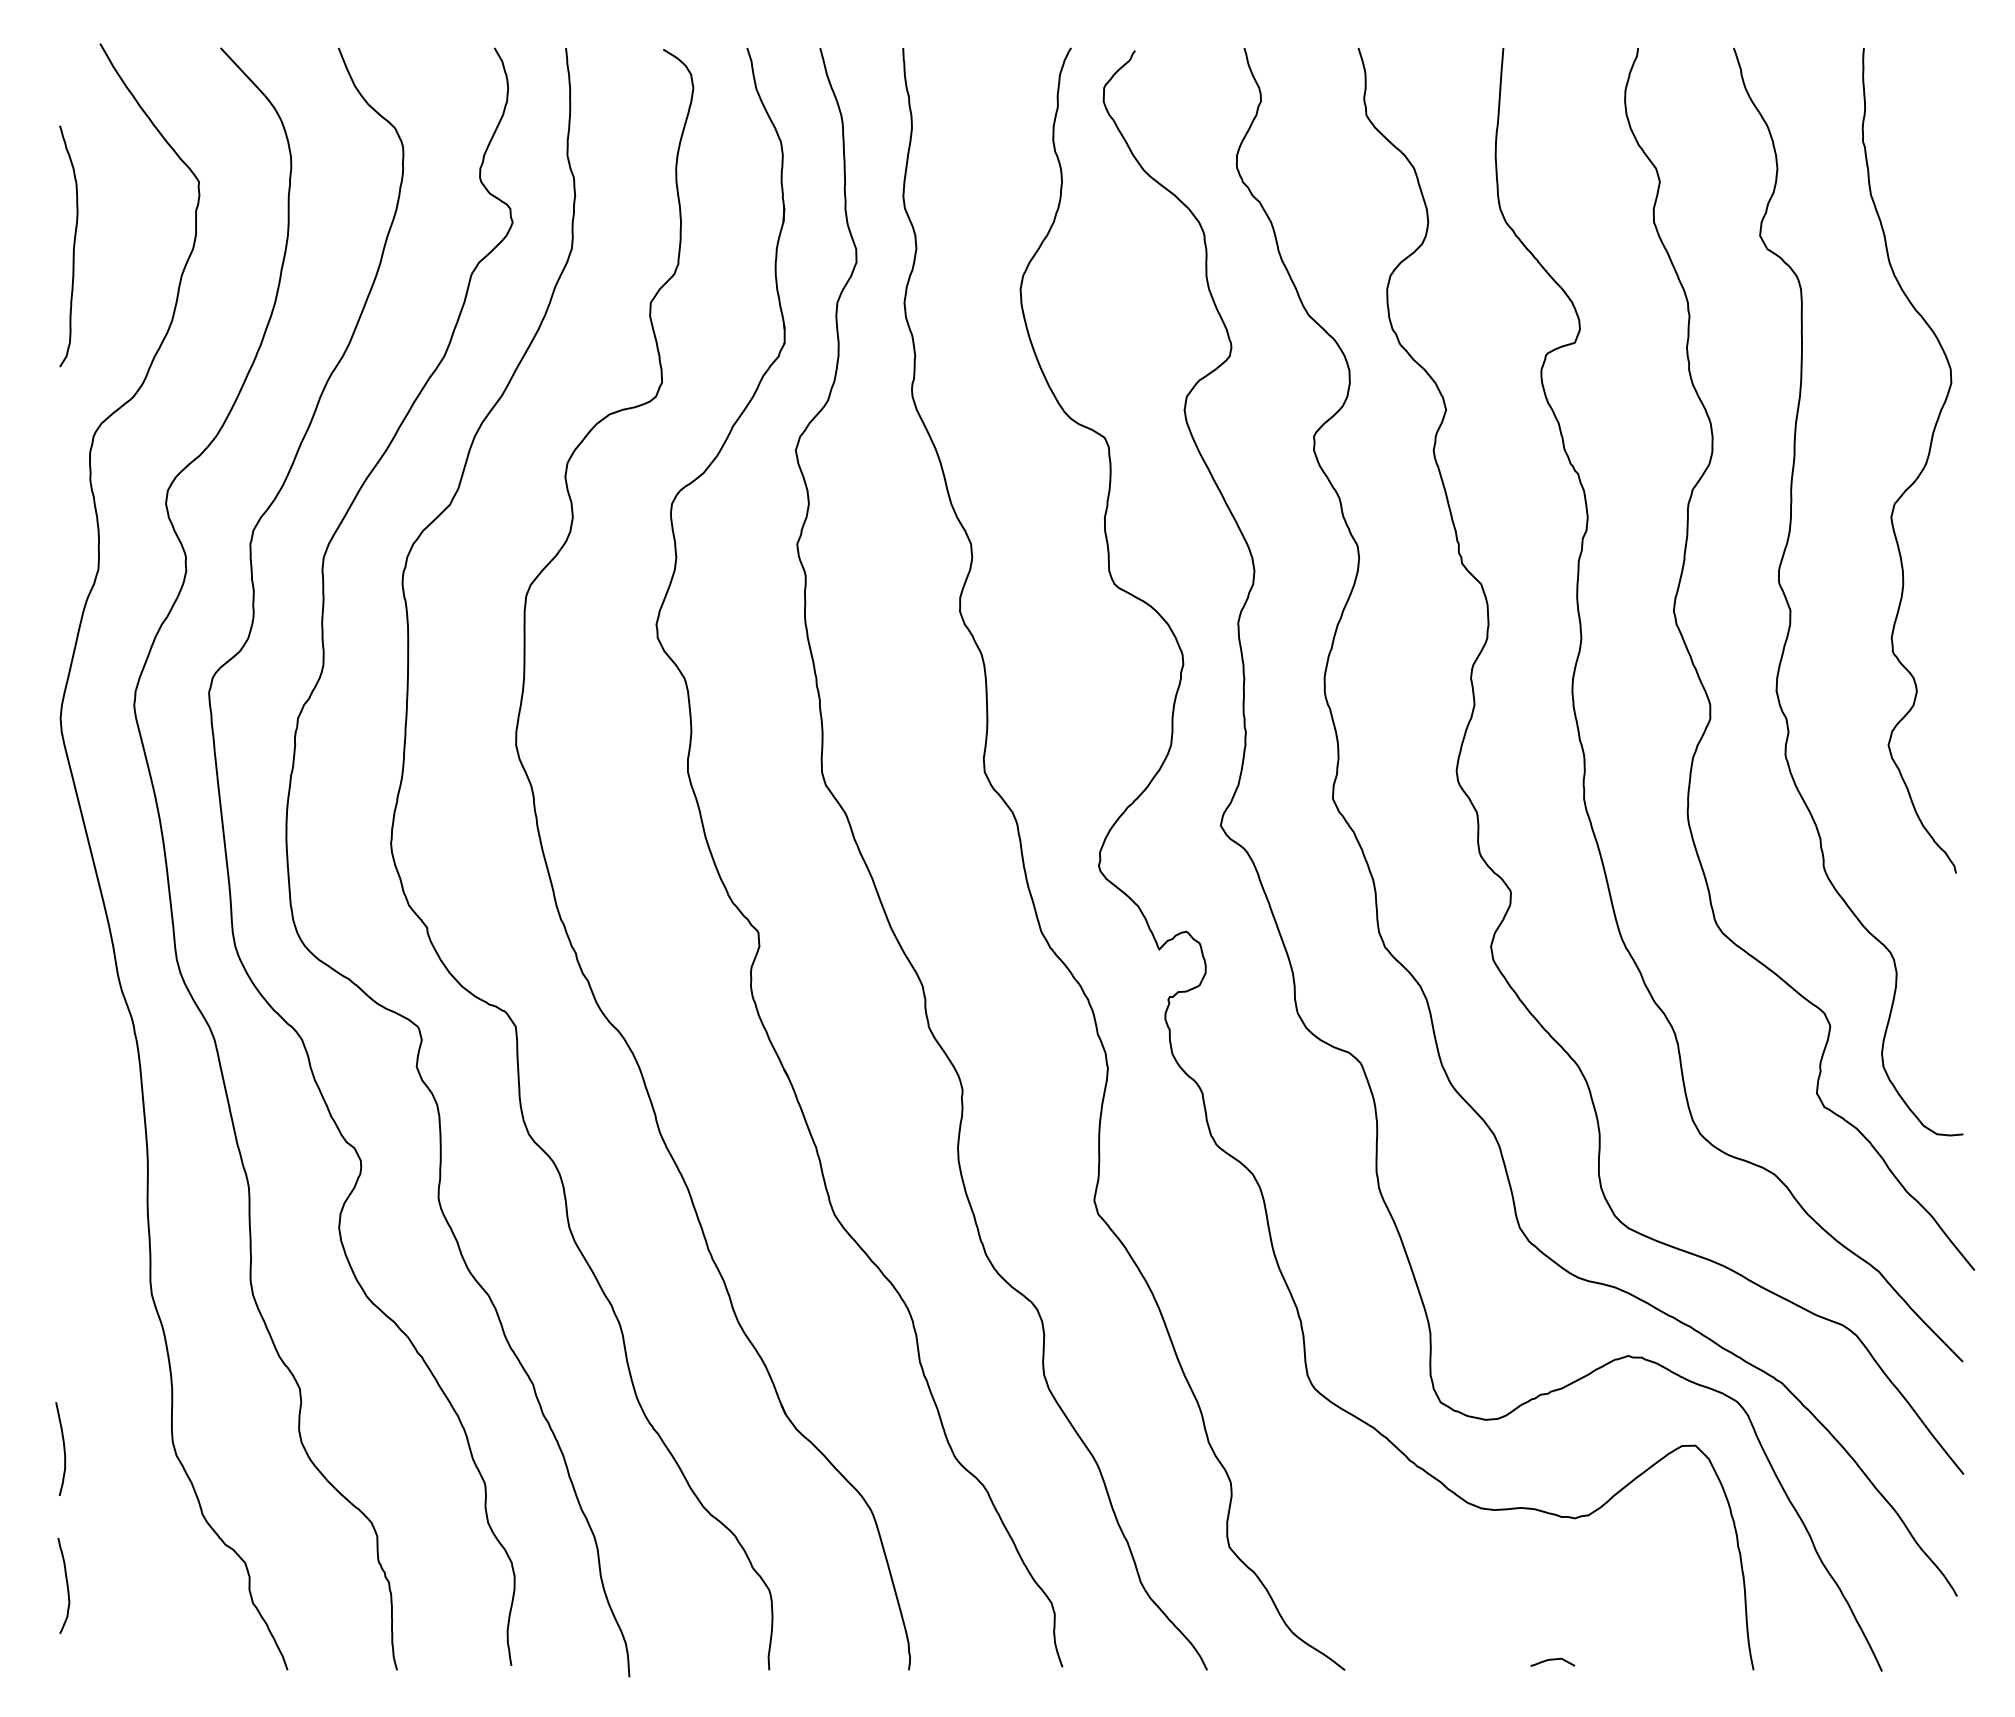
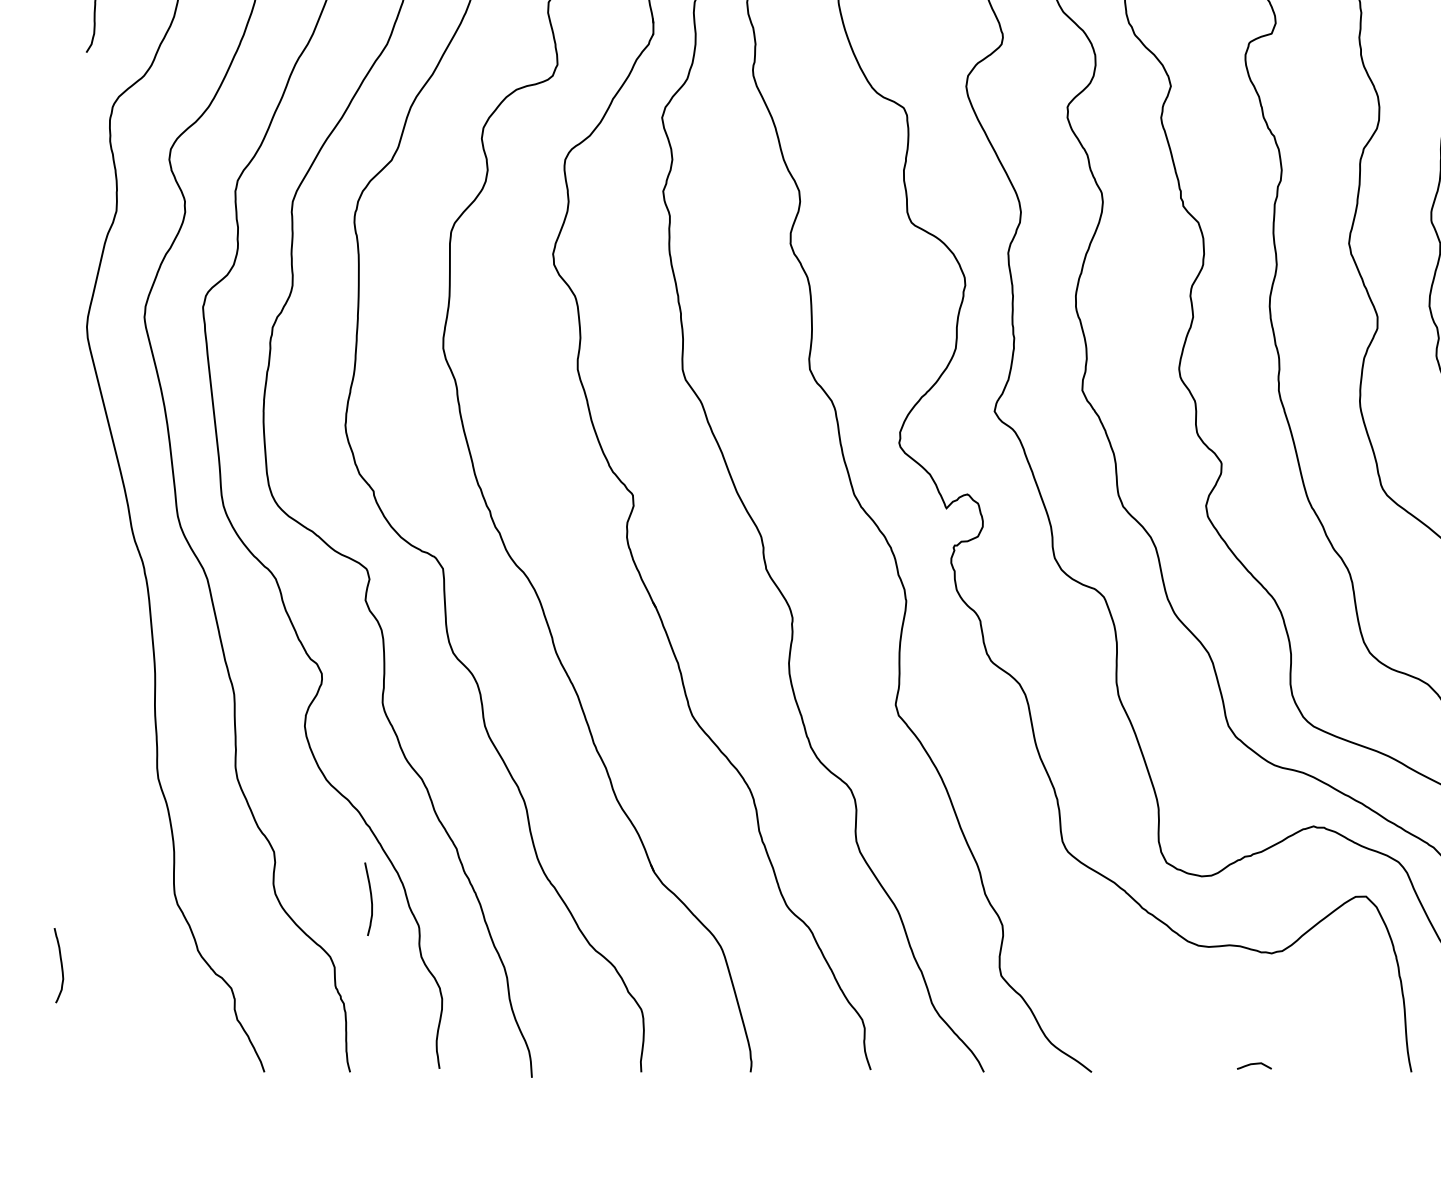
curve: (63, 1448) -> (370, 898), moved
curve: (66, 1585) -> (61, 965), moved

